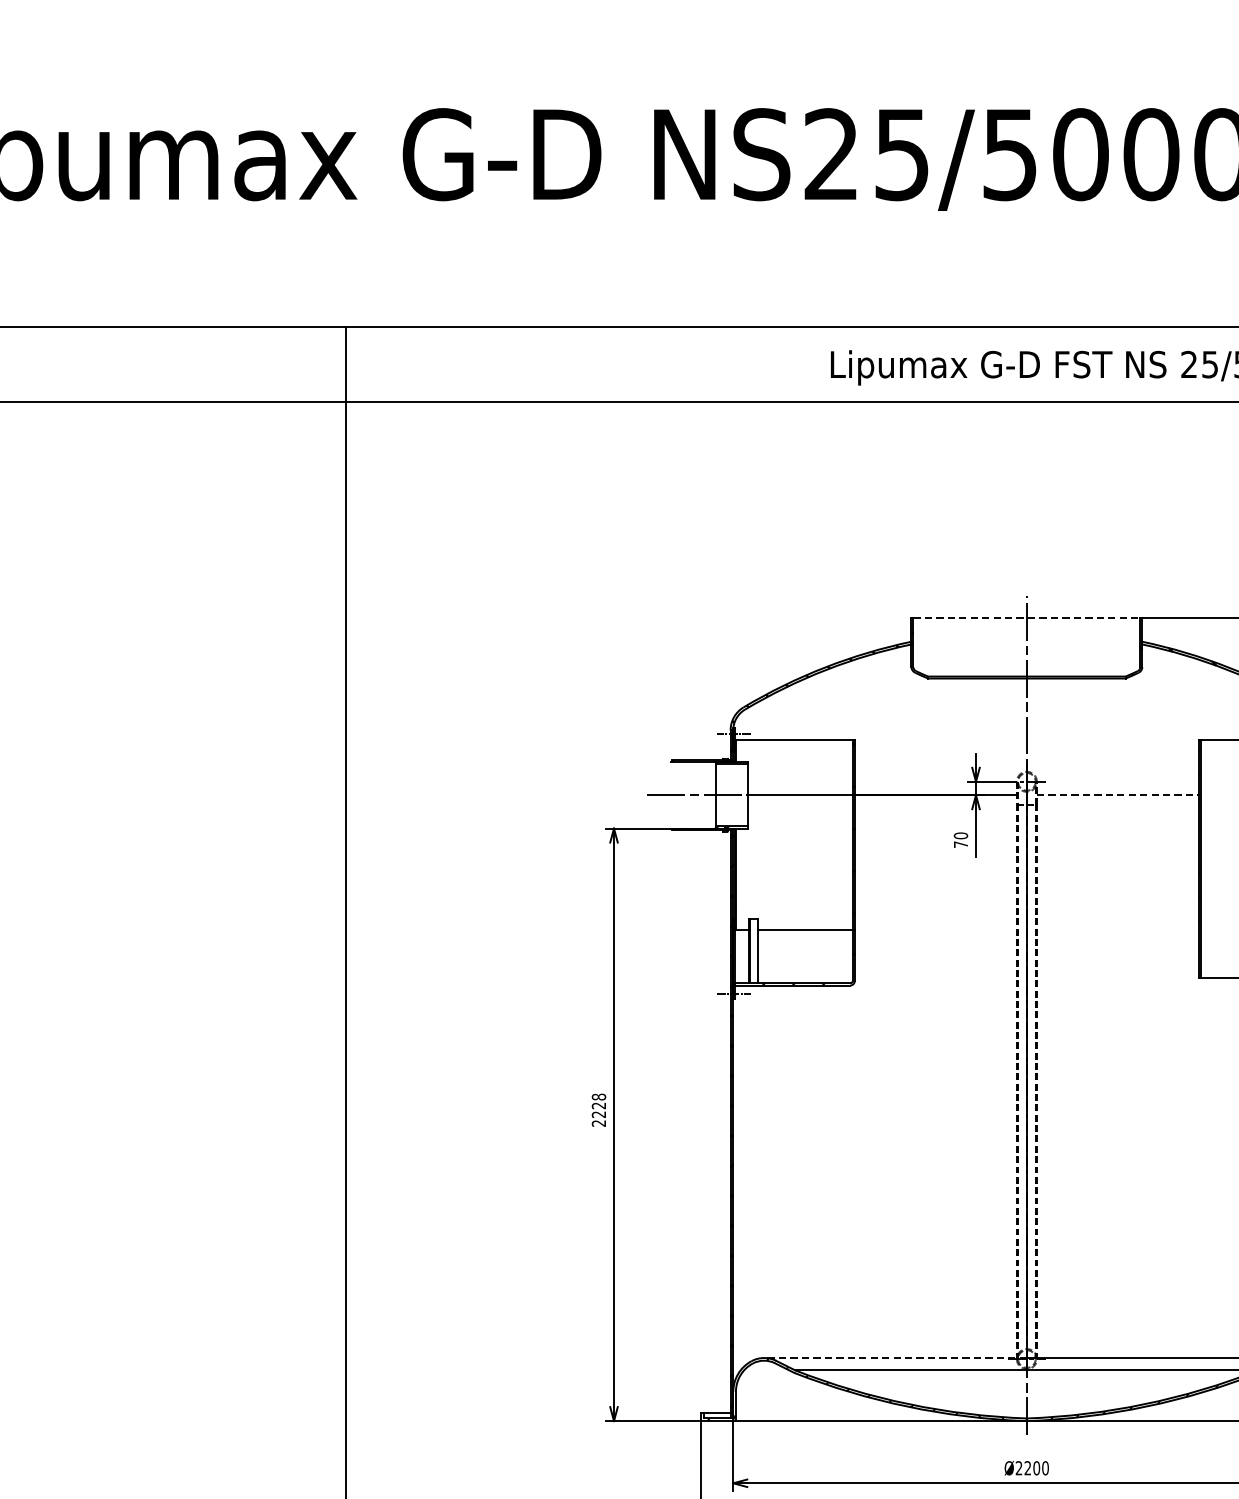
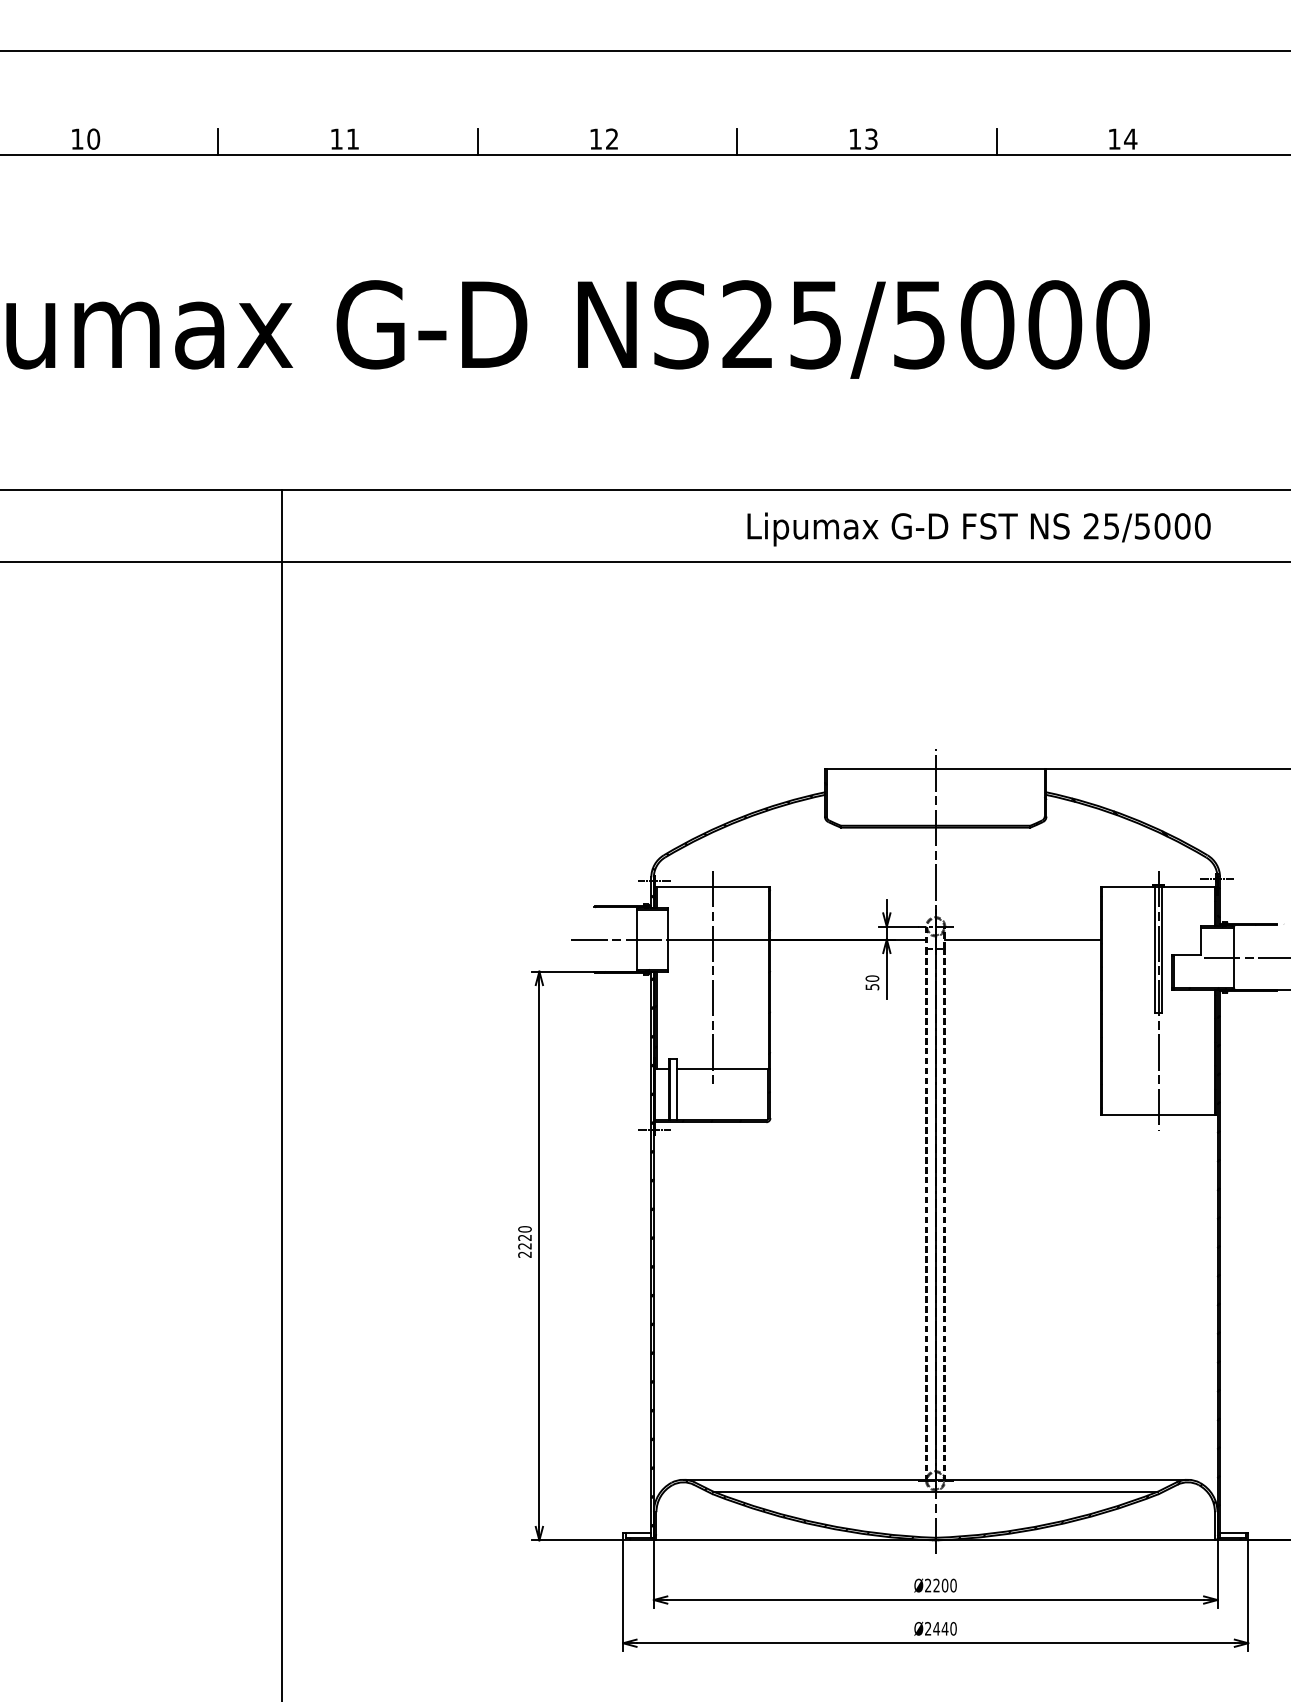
line: (1027, 617) -> (936, 769), dashed -> solid
line: (1118, 795) -> (1023, 939), dashed -> solid
line: (794, 834) -> (712, 977), added
text: (961, 845) -> (872, 987), 70 -> 50
text: (598, 1097) -> (524, 1229), 2228 -> 2220
line: (895, 1357) -> (809, 1479), dashed -> solid

